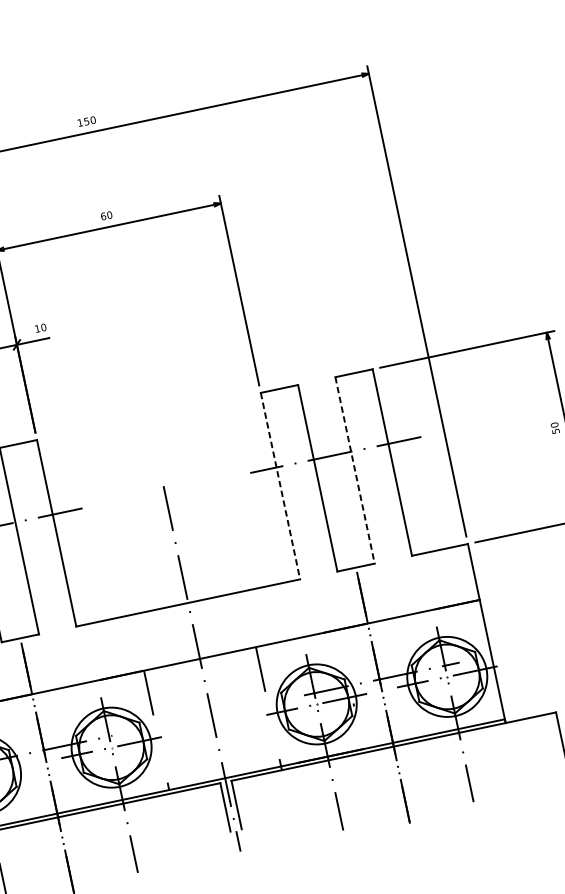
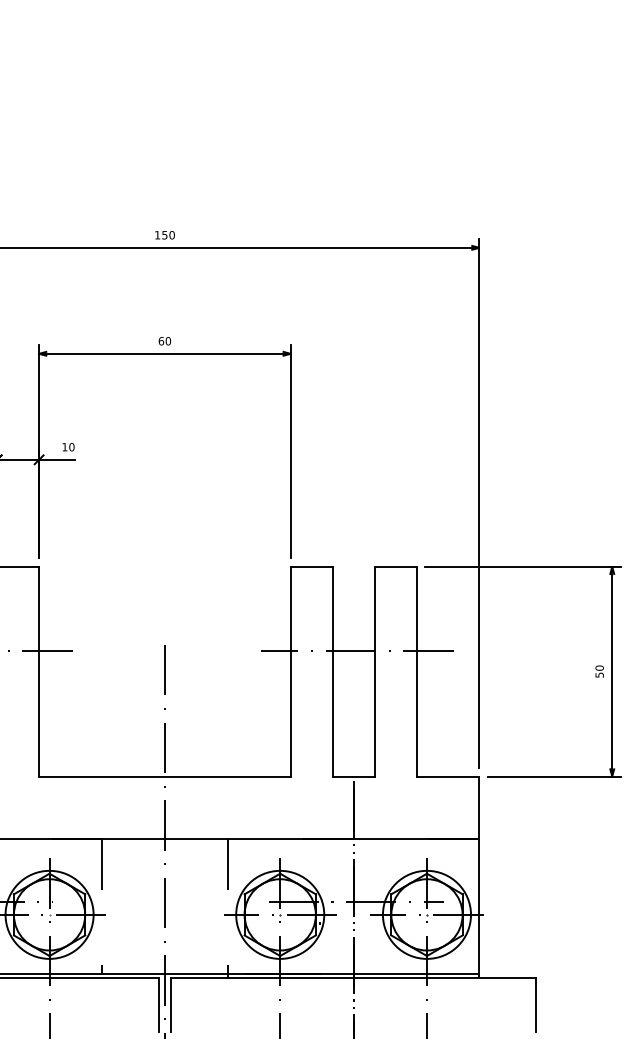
line: (354, 470) -> (374, 671), dashed -> solid
line: (280, 486) -> (290, 671), dashed -> solid

